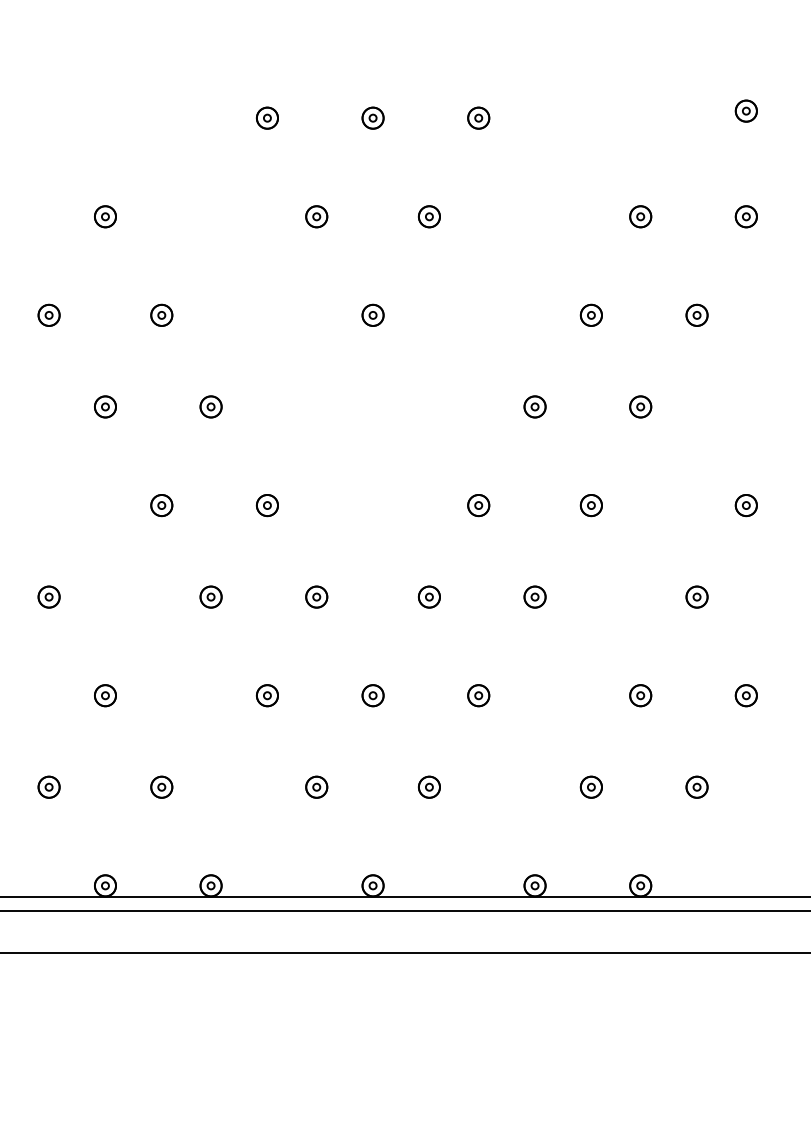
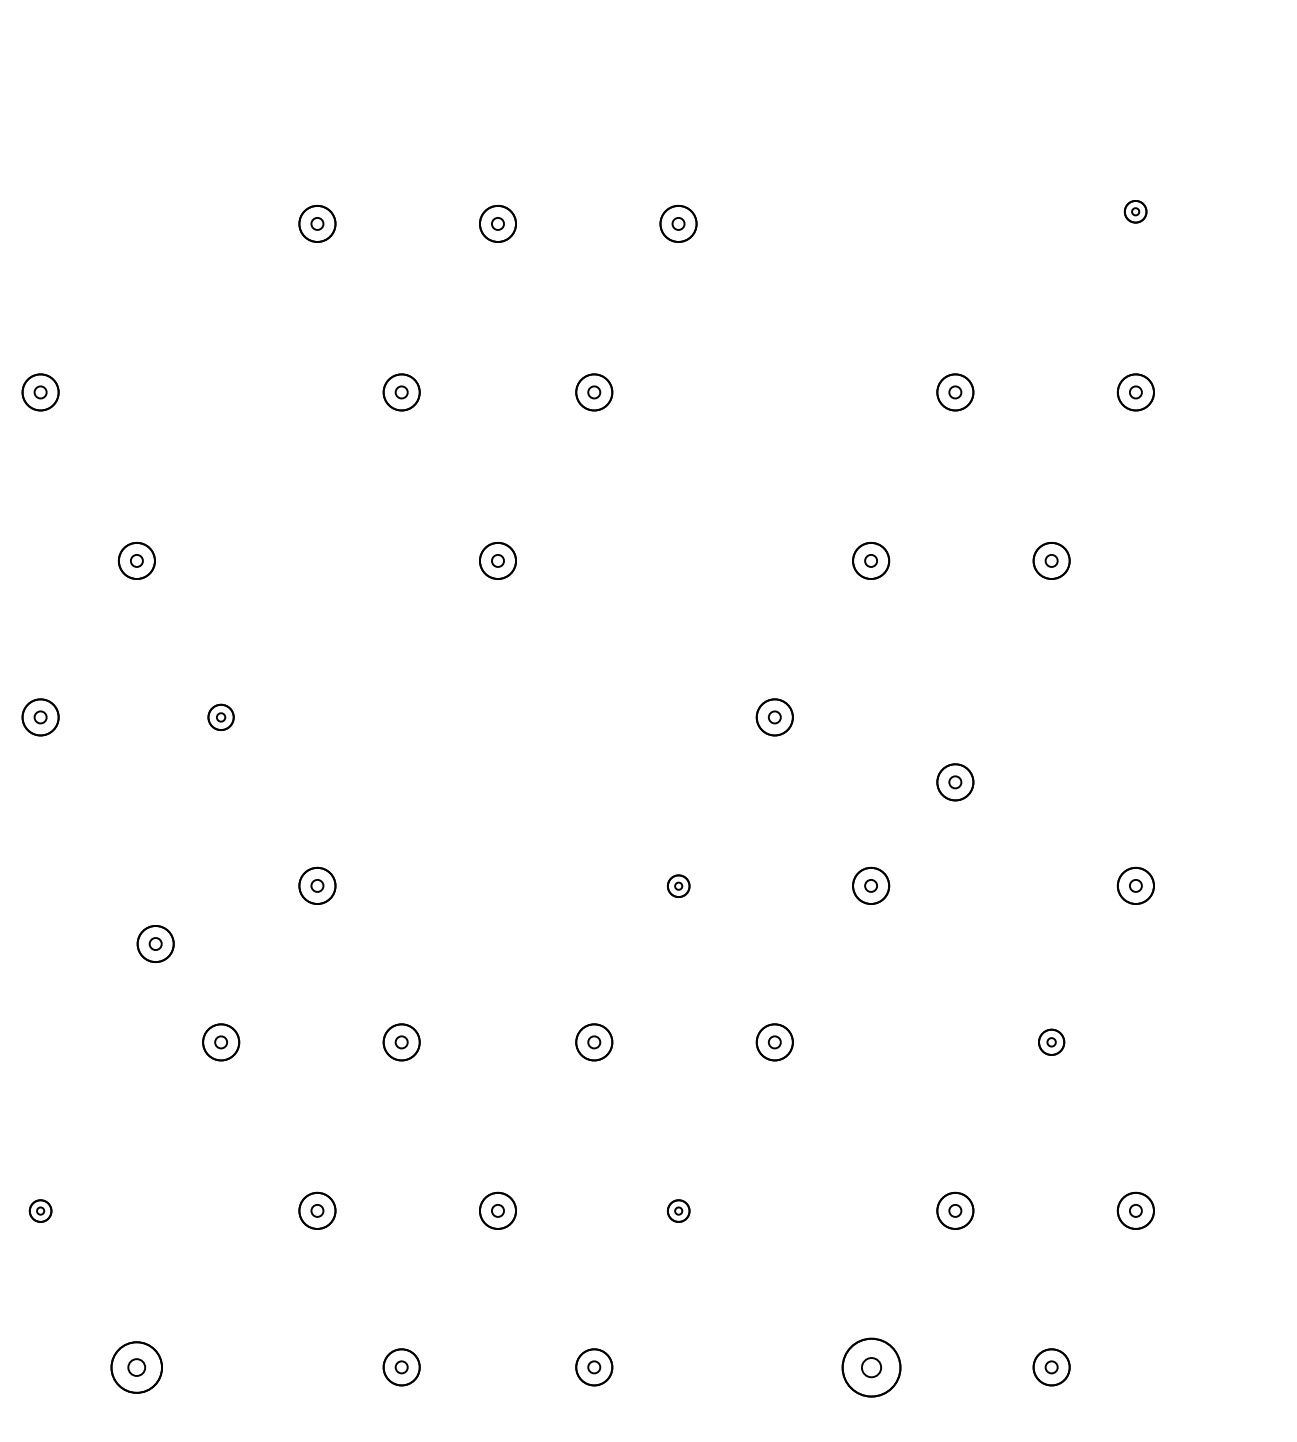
part: (745, 110) -> (1134, 210), size x0.6
part: (210, 406) -> (220, 716), size x0.7
part: (640, 406) -> (954, 781), moved
part: (161, 505) -> (155, 943), moved
part: (478, 505) -> (678, 885), size x0.6
part: (696, 596) -> (1050, 1041), size x0.7
part: (105, 695) -> (40, 1210), size x0.6
part: (478, 695) -> (678, 1210), size x0.6
part: (161, 786) -> (136, 1366), size x1.4
part: (590, 786) -> (869, 1366), size x1.6

